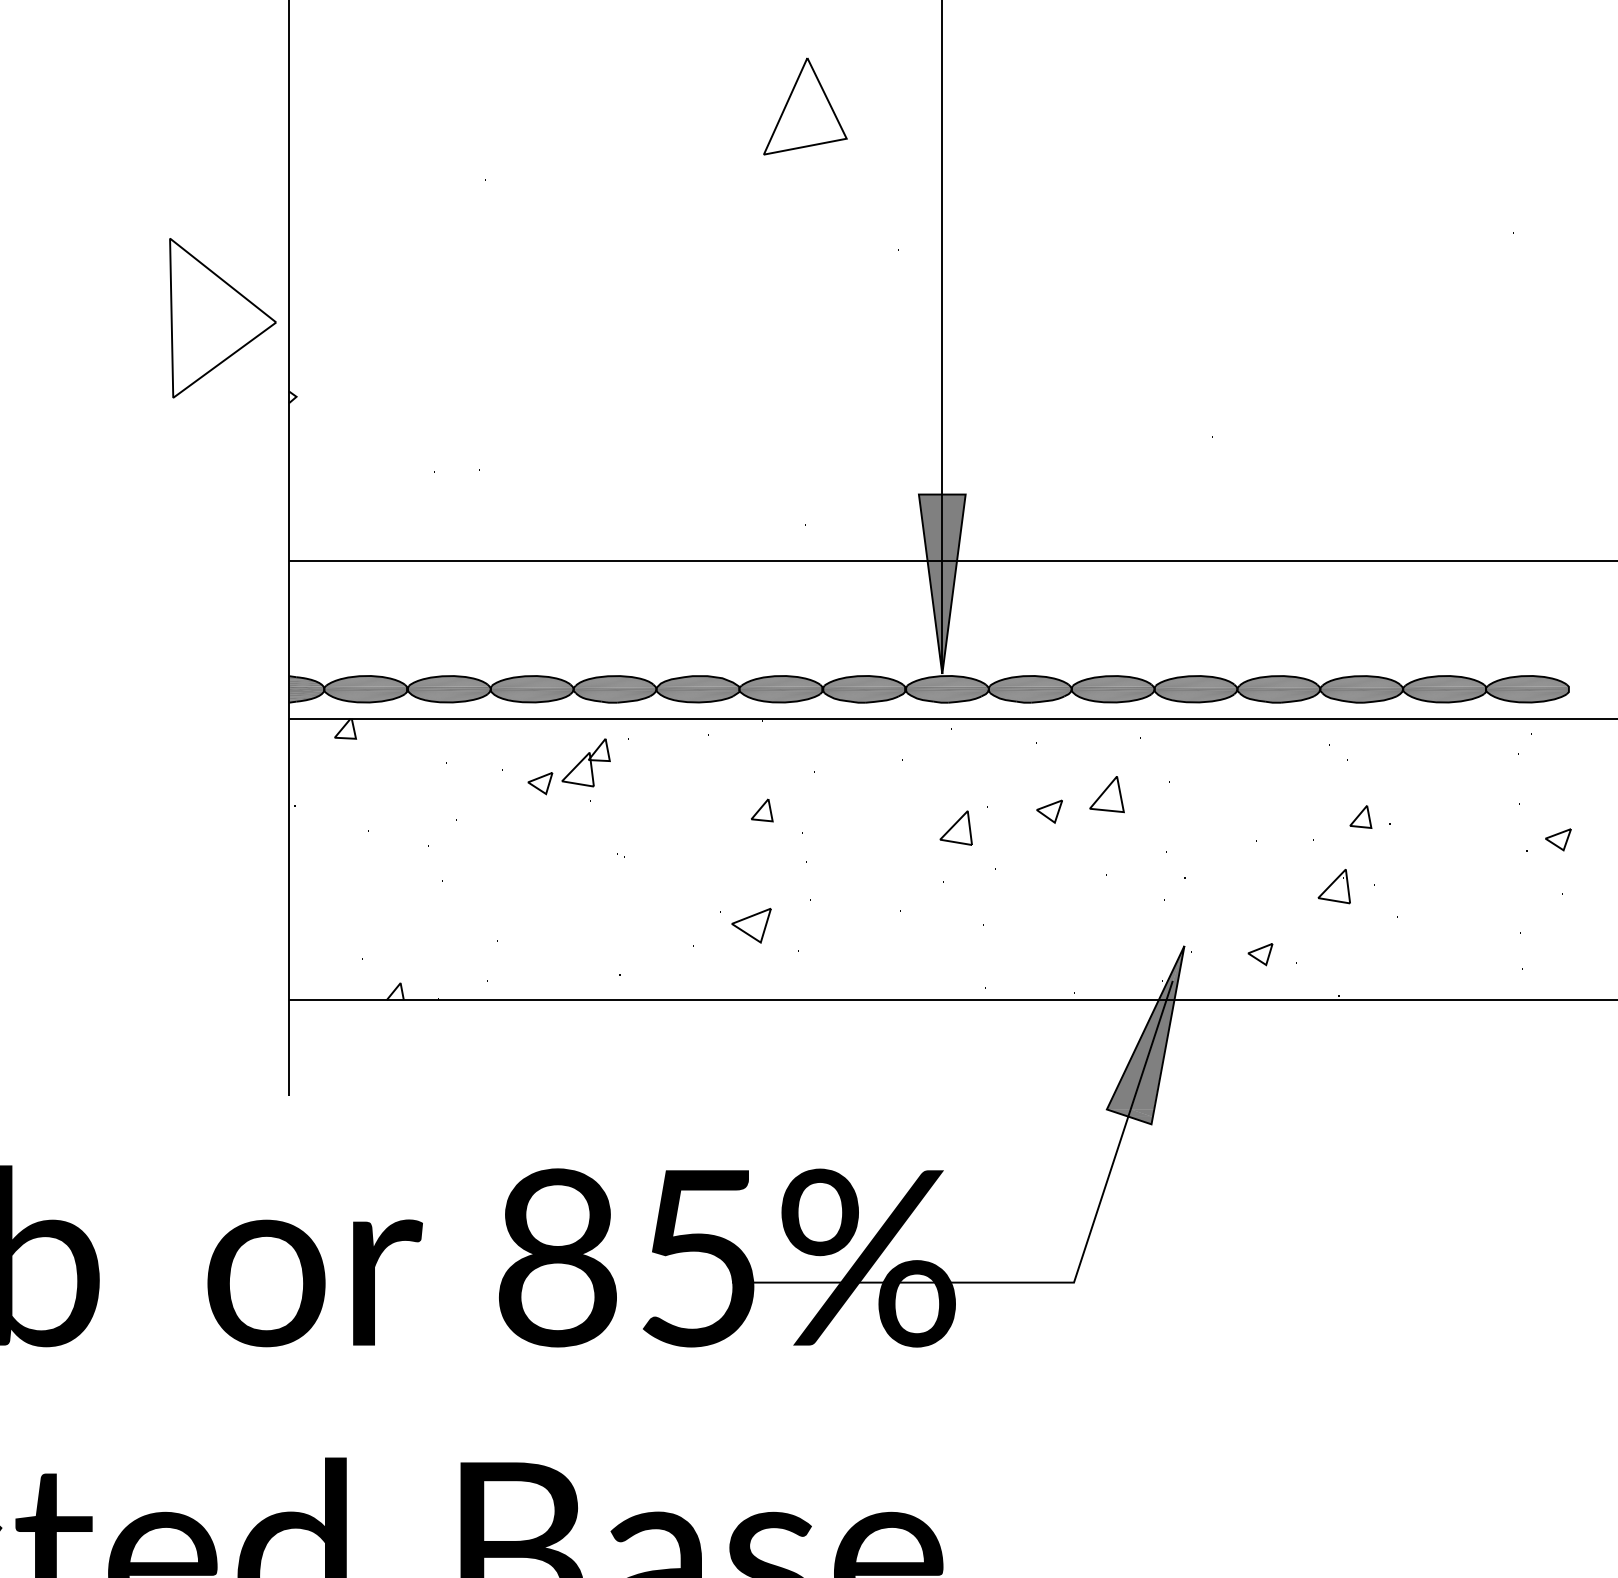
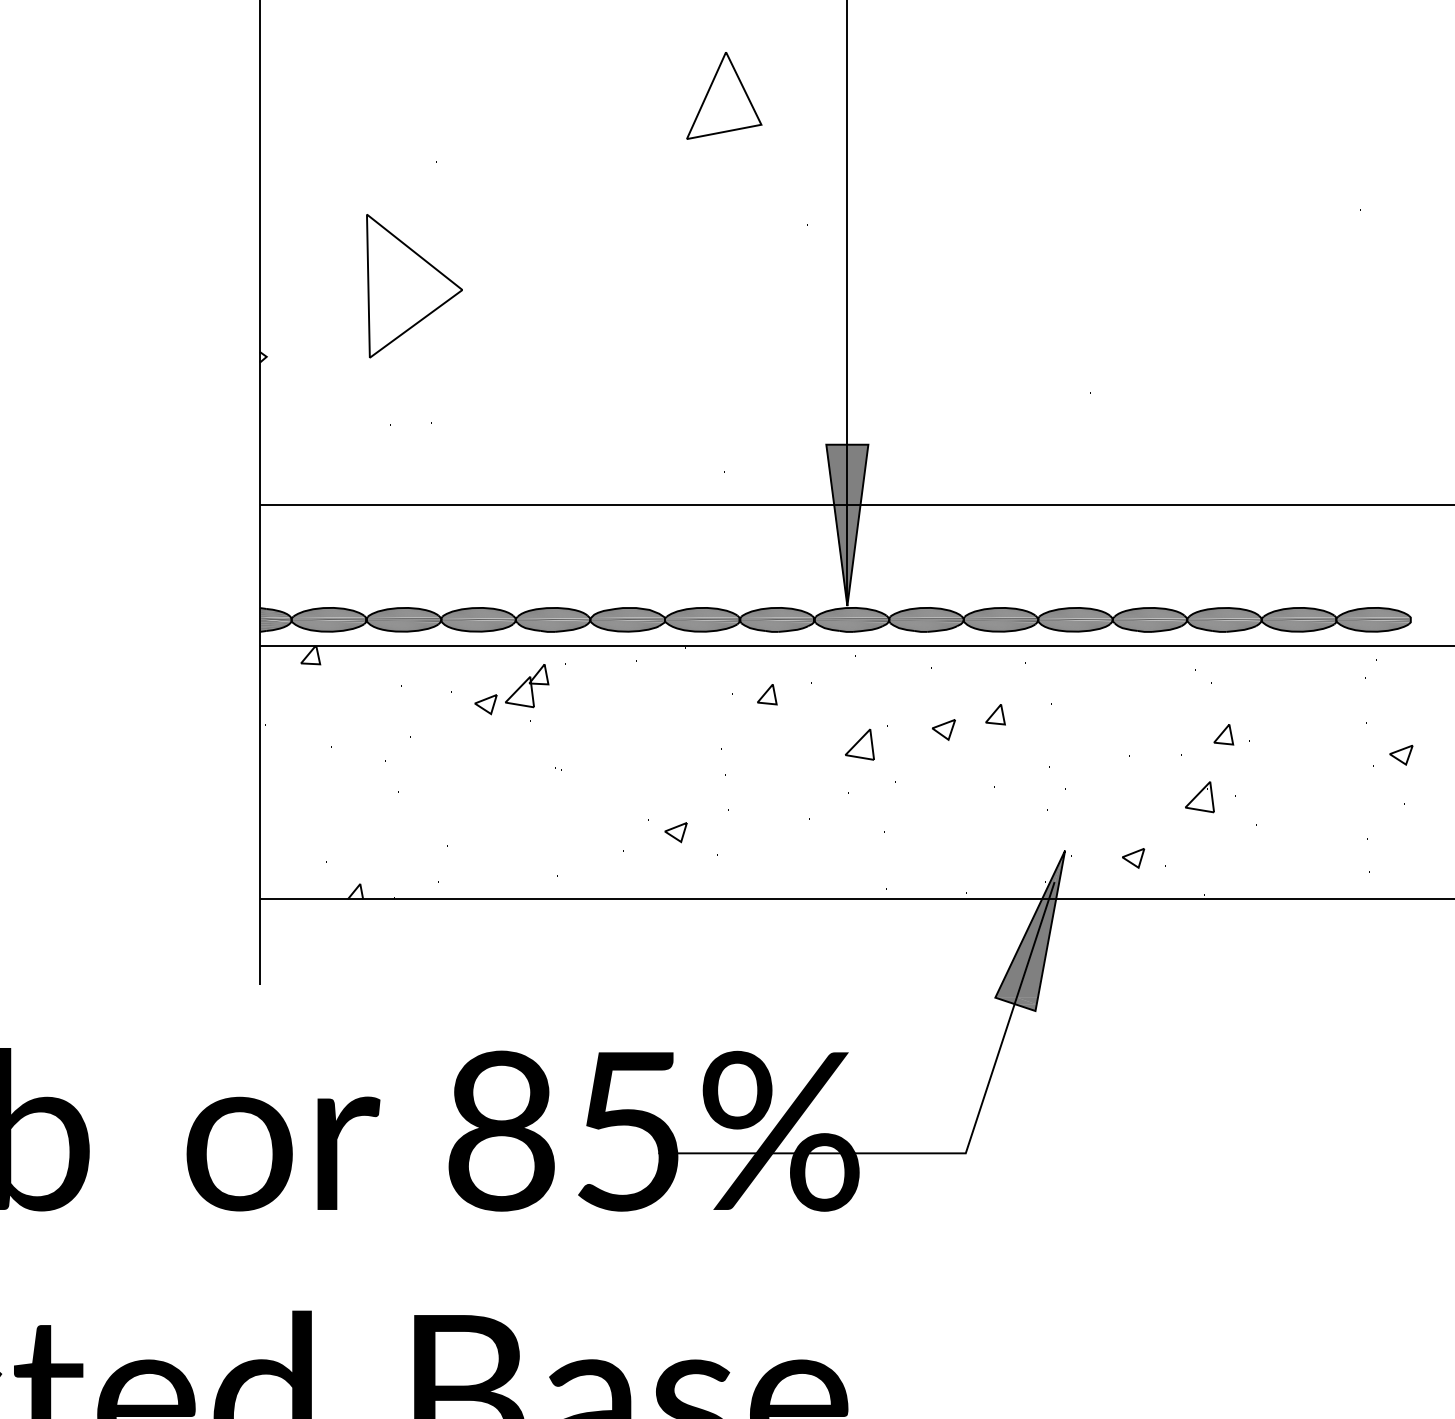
part: (222, 318) -> (414, 286), moved
part: (1106, 794) -> (995, 714), size x0.62
part: (762, 810) -> (767, 694), moved
part: (751, 925) -> (675, 832), size x0.62

